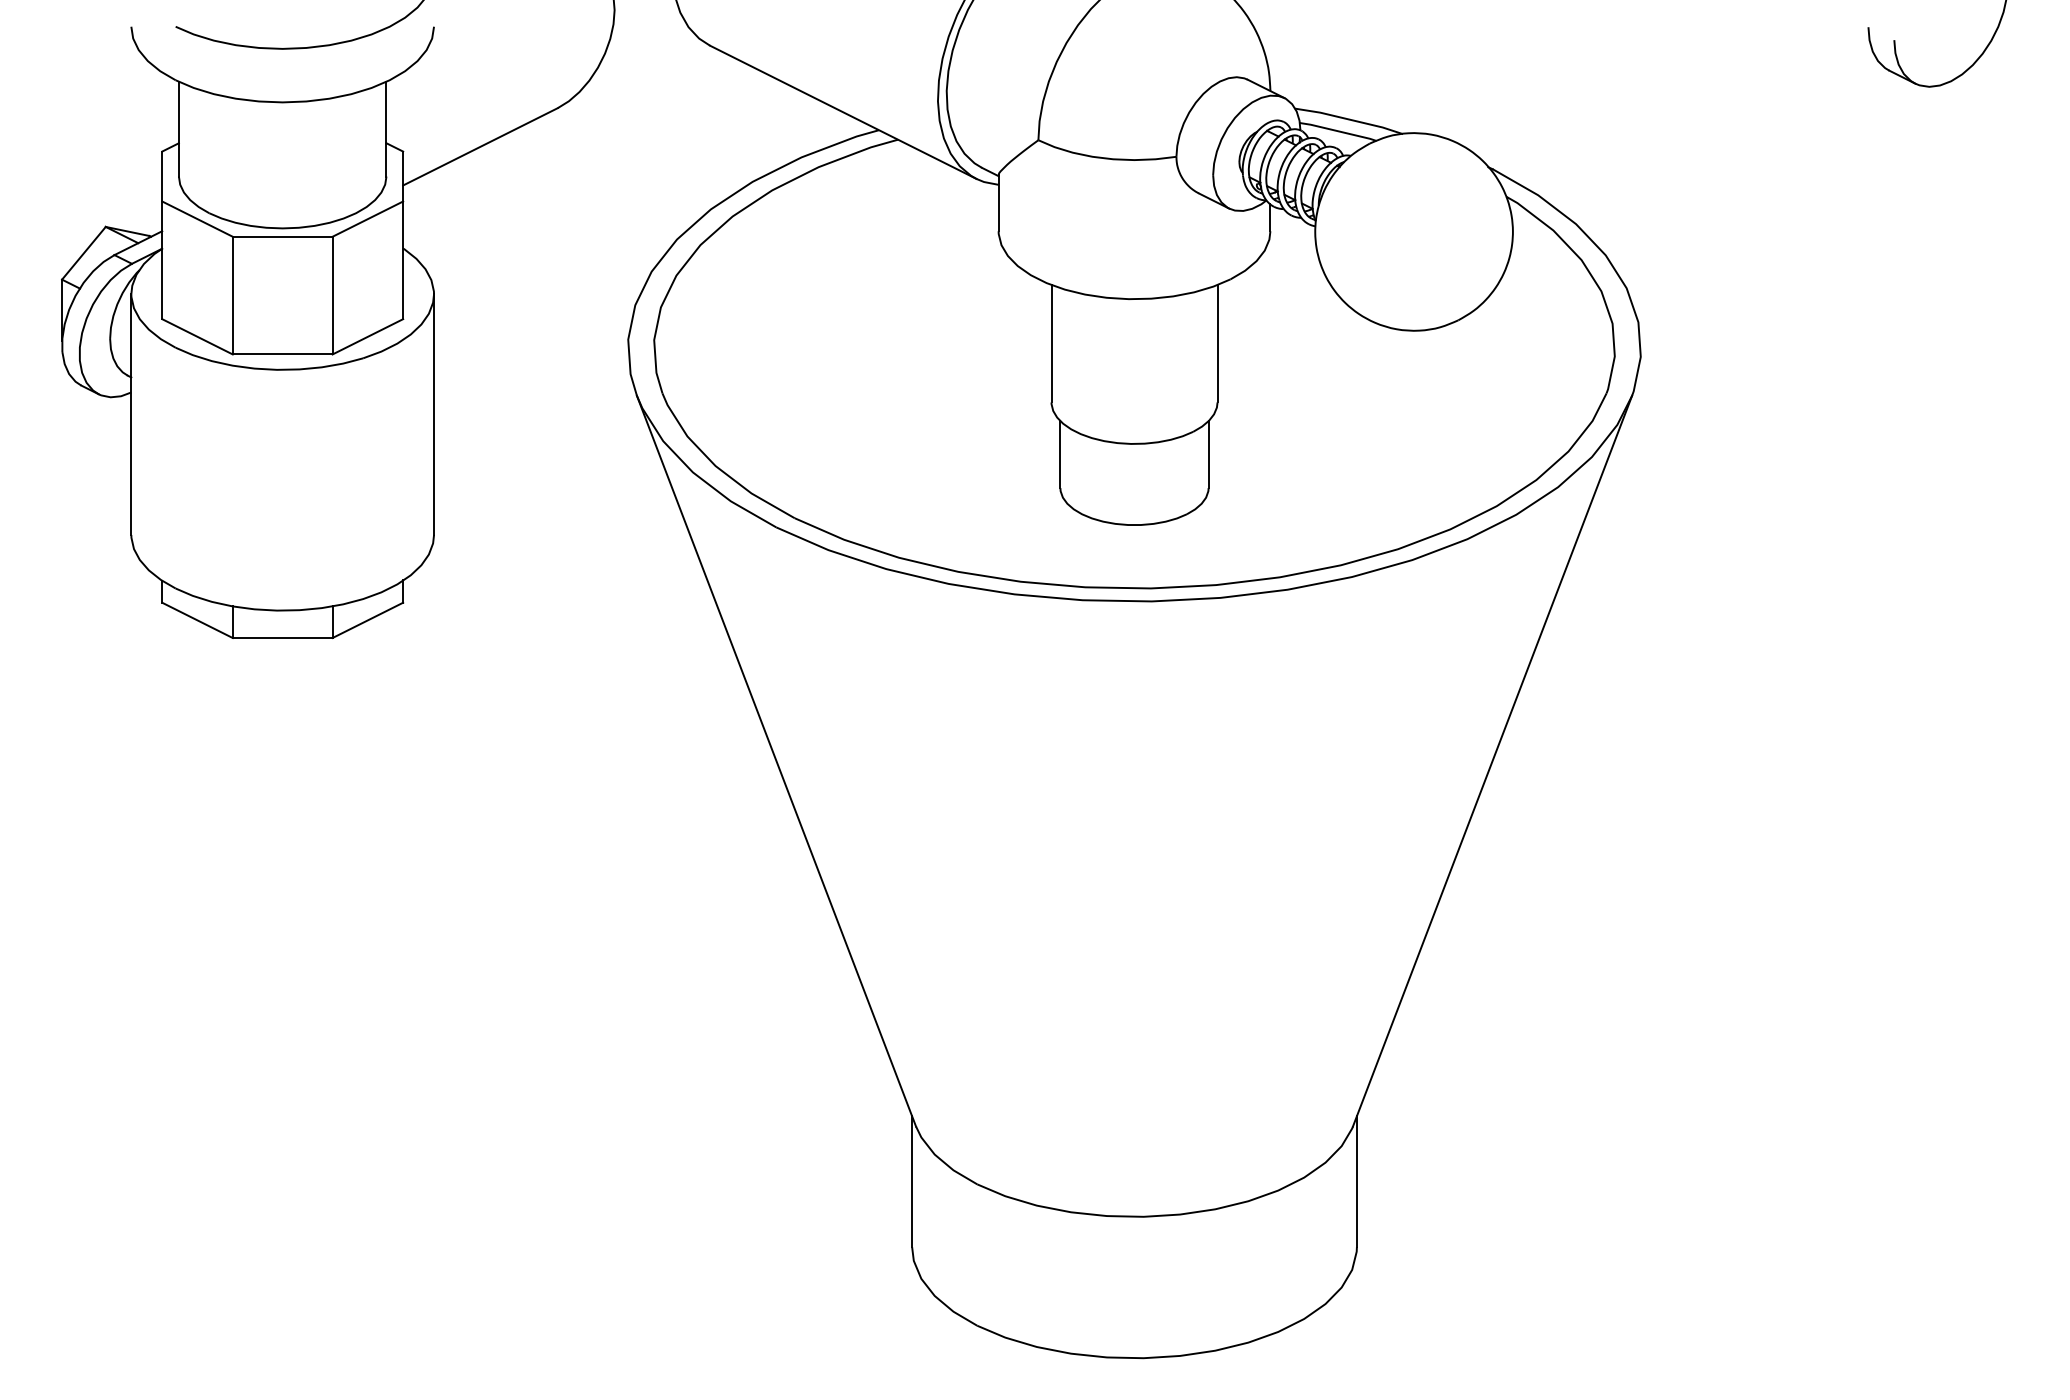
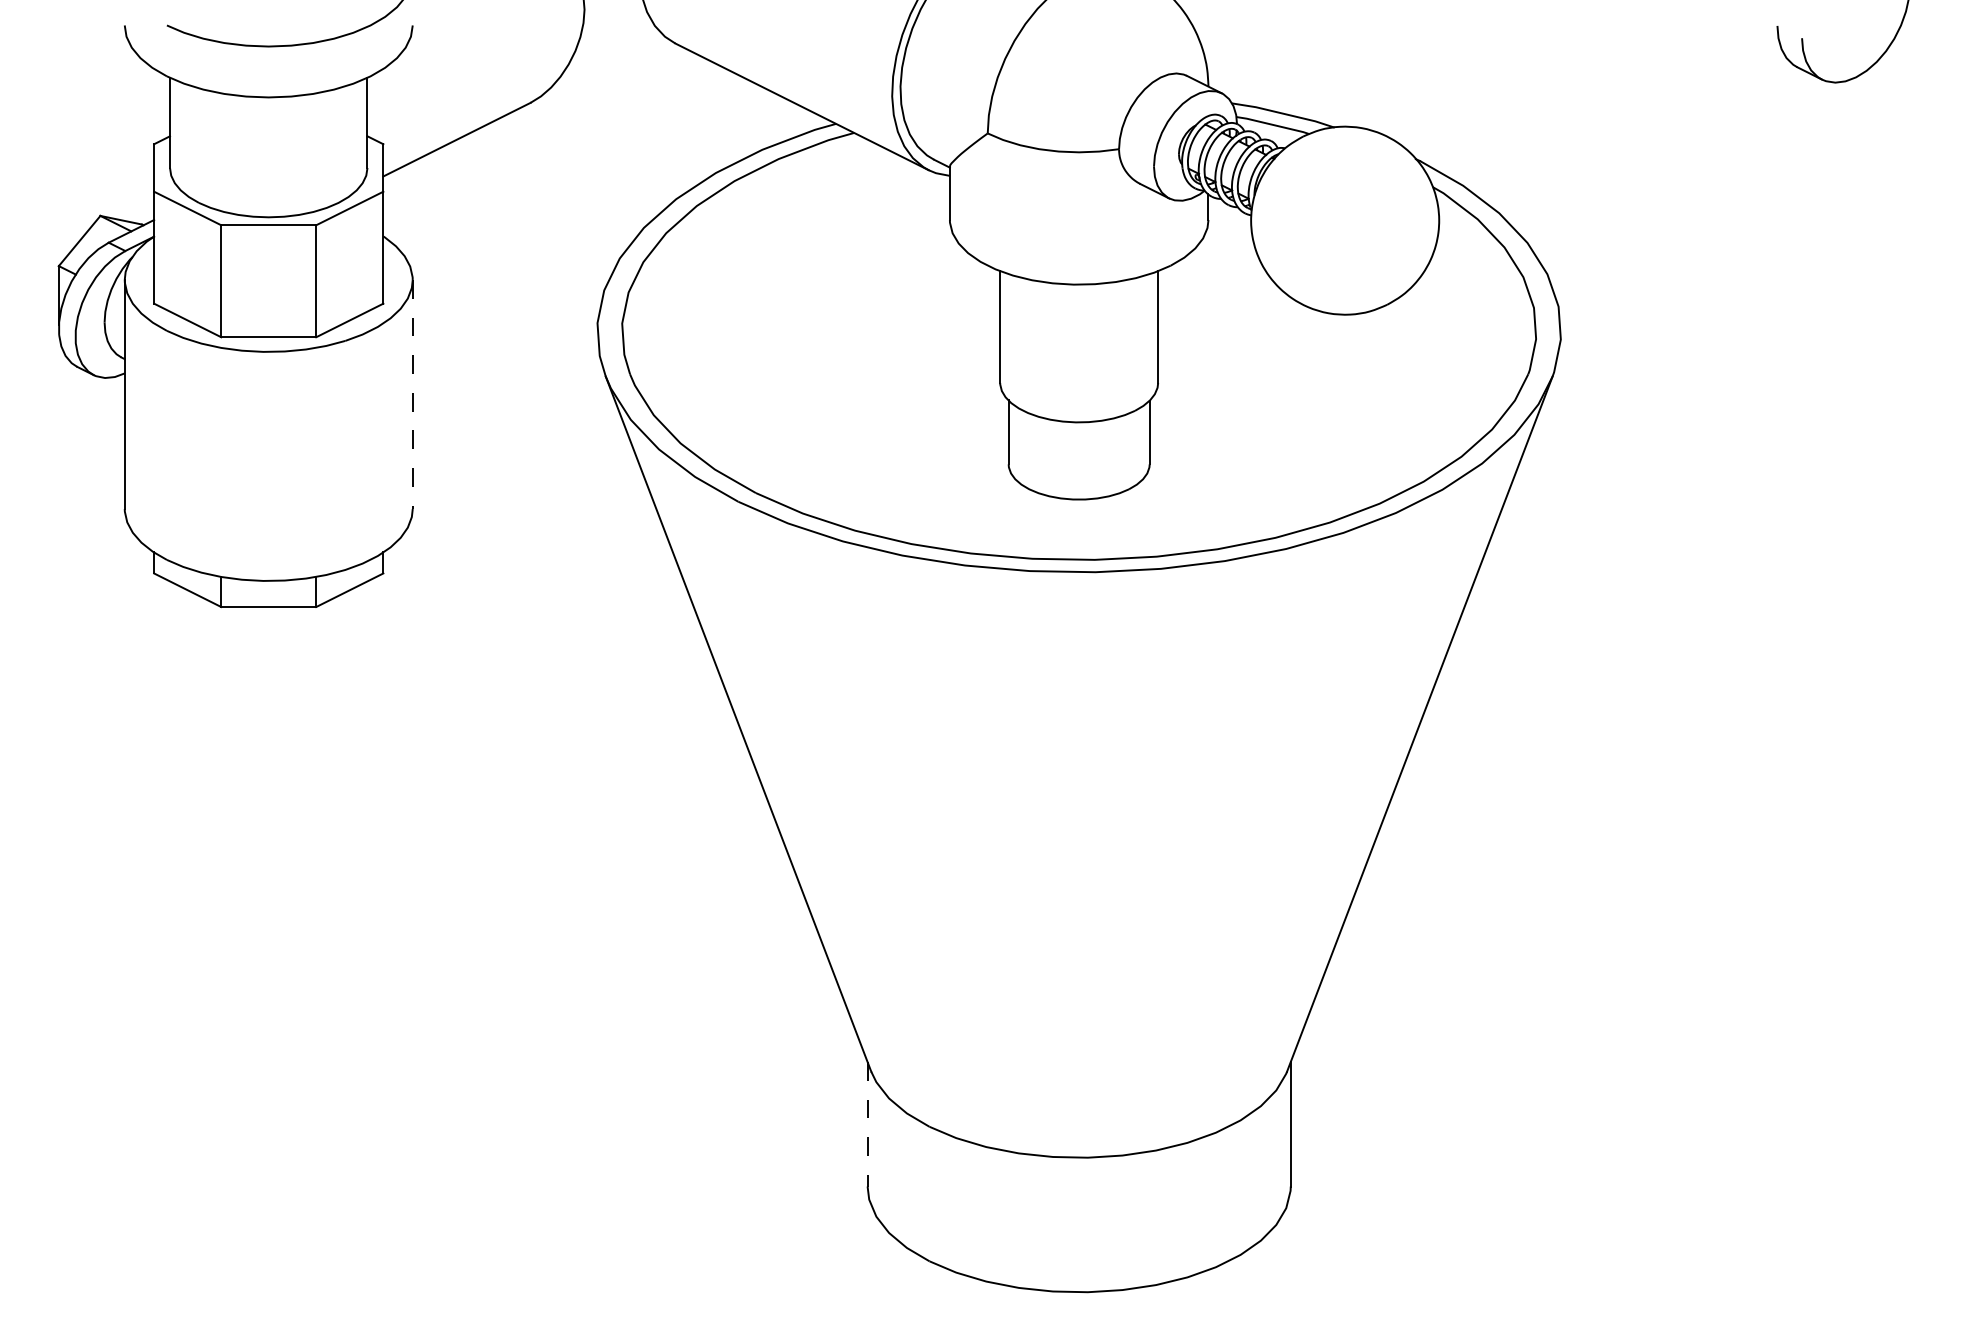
line: (434, 415) -> (413, 395), solid -> dashed
line: (912, 1182) -> (867, 1125), solid -> dashed

